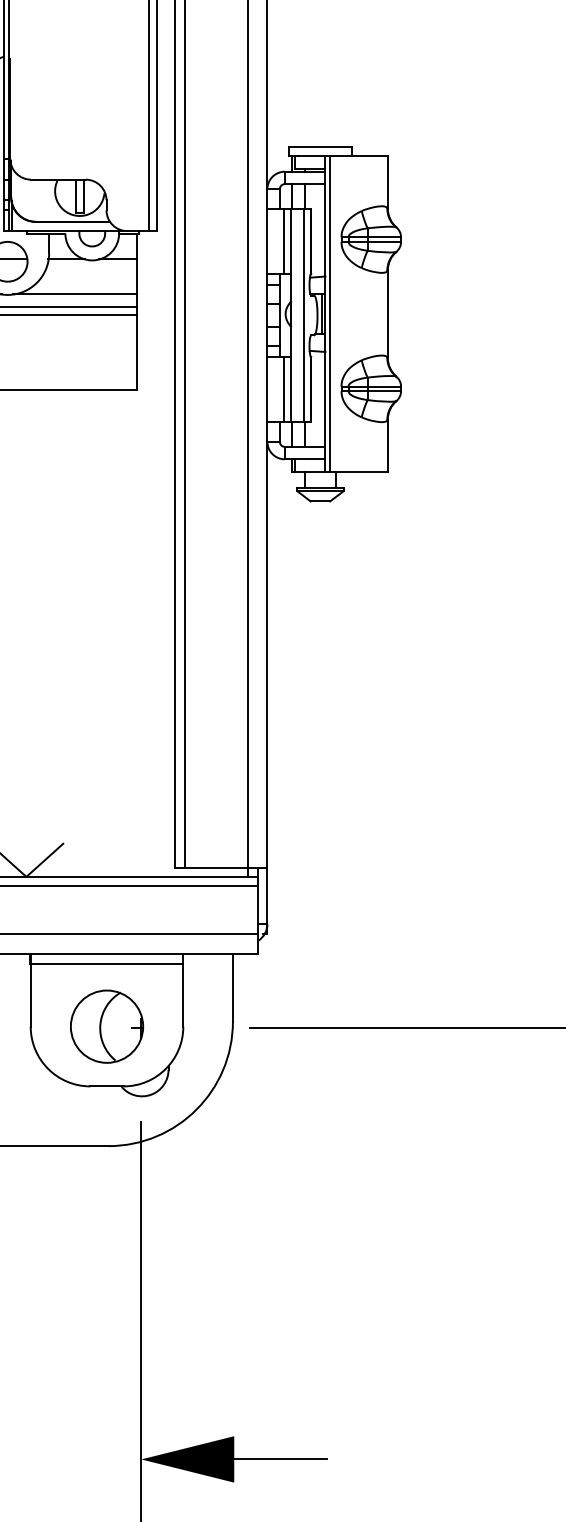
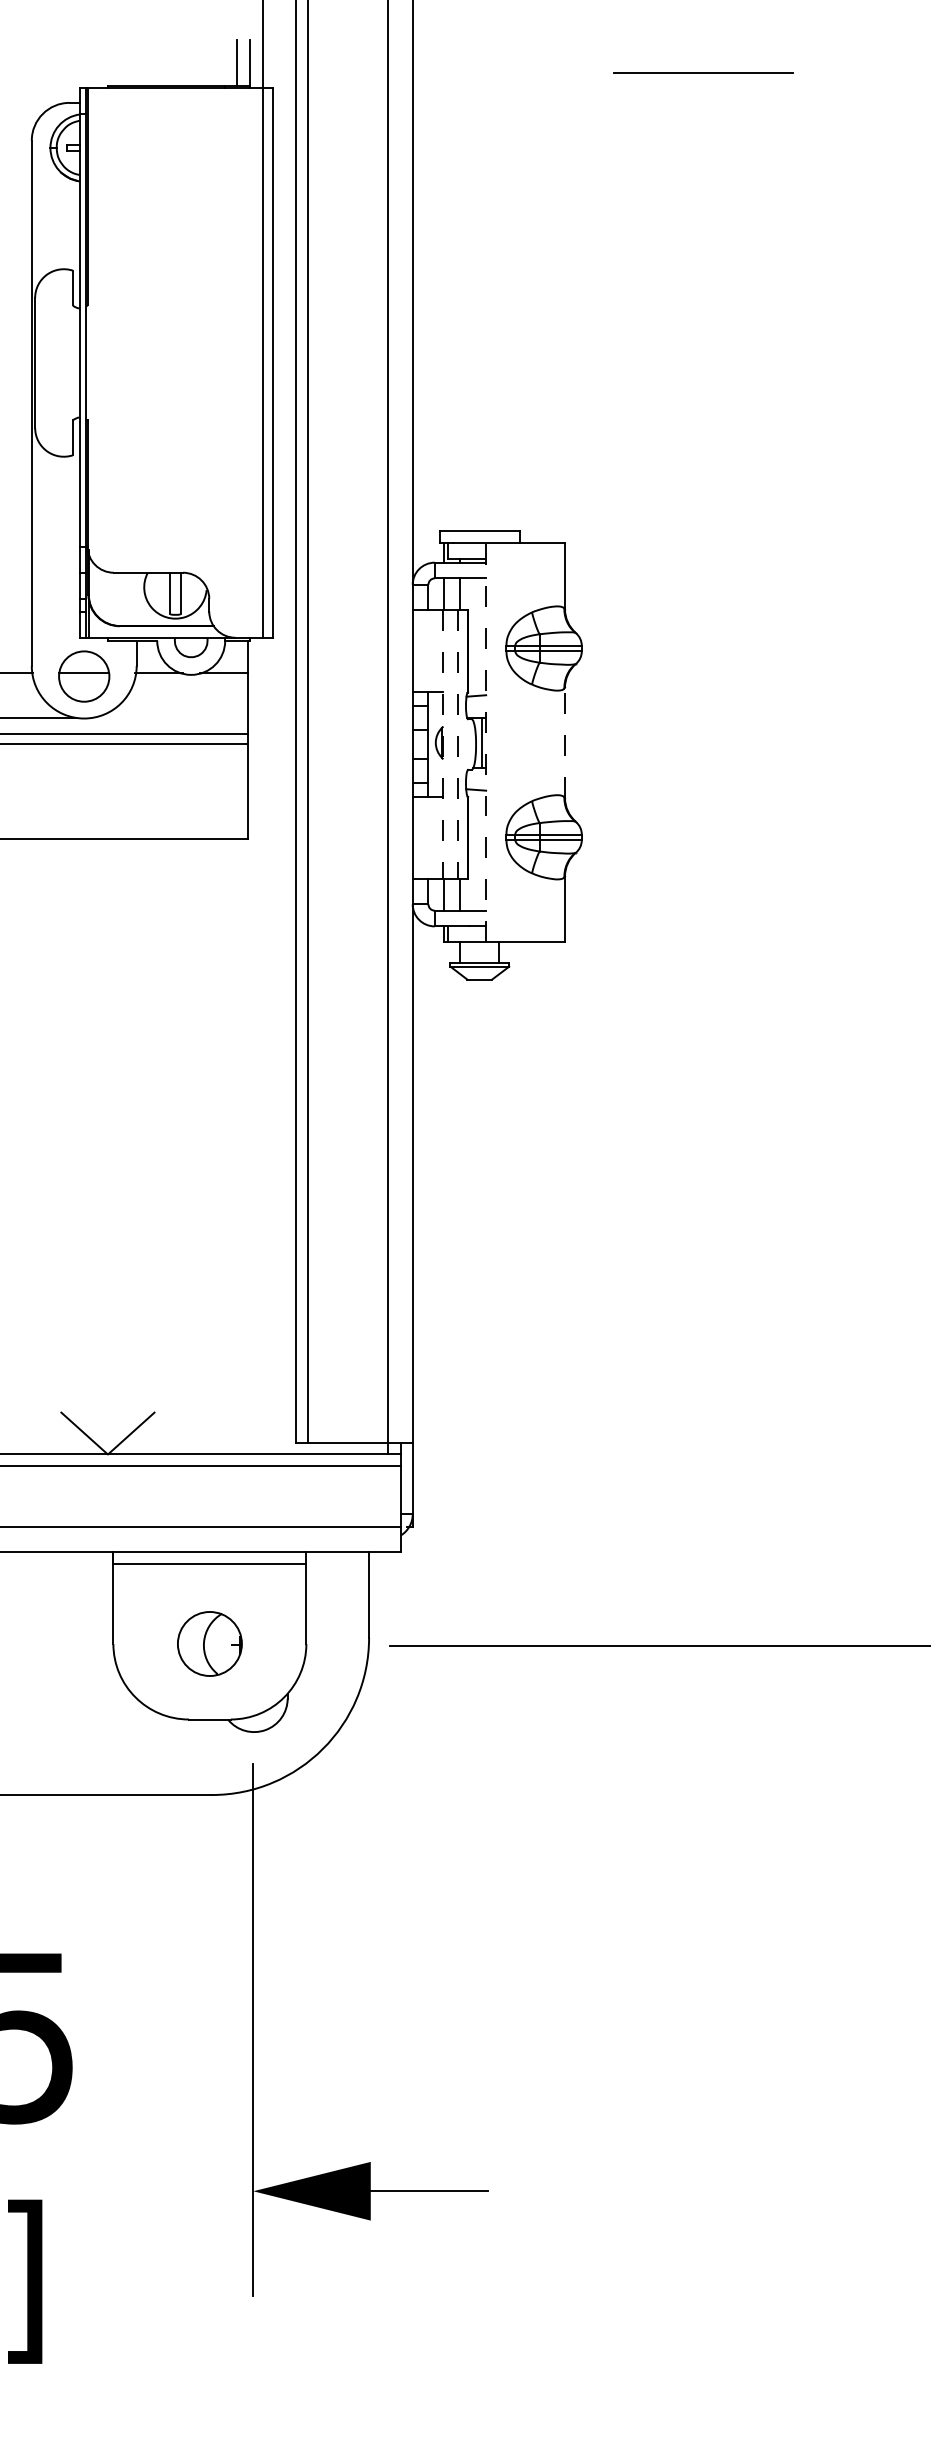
line: (283, 241) -> (433, 651), removed
line: (75, 294) -> (169, 717), removed
line: (325, 313) -> (486, 742), solid -> dashed
line: (329, 313) -> (491, 742), removed
line: (388, 313) -> (565, 742), solid -> dashed
line: (291, 316) -> (443, 745), solid -> dashed
line: (303, 316) -> (458, 745), solid -> dashed
line: (283, 389) -> (433, 837), removed
part: (106, 1026) -> (209, 1643), size x0.7

